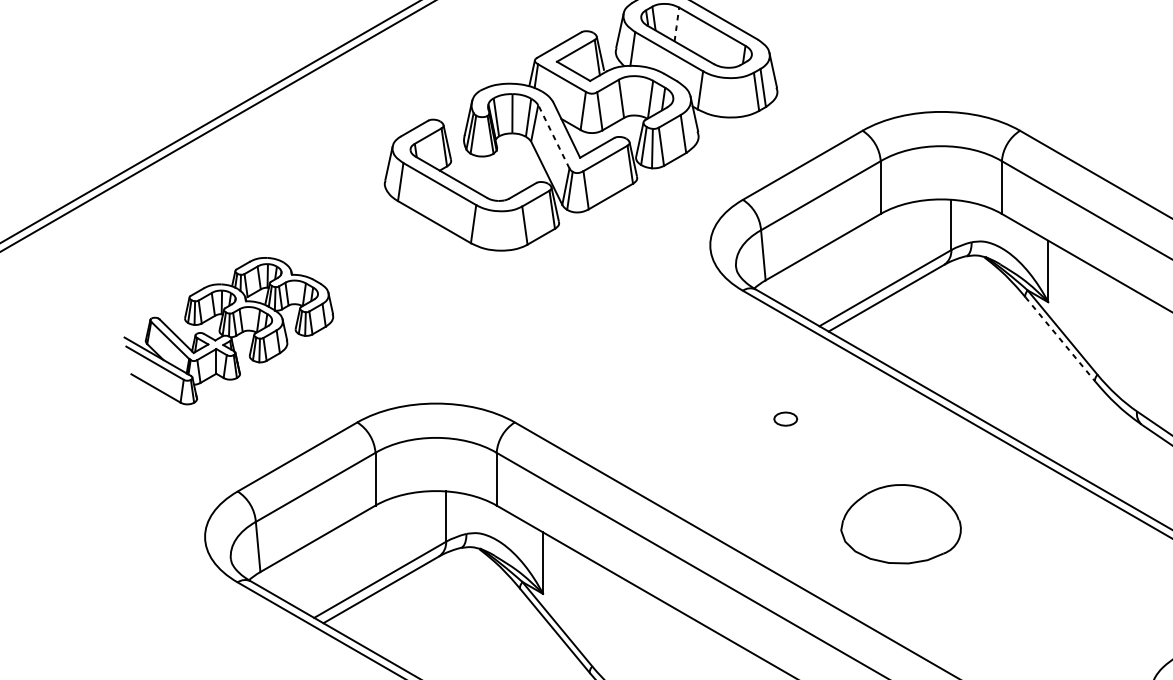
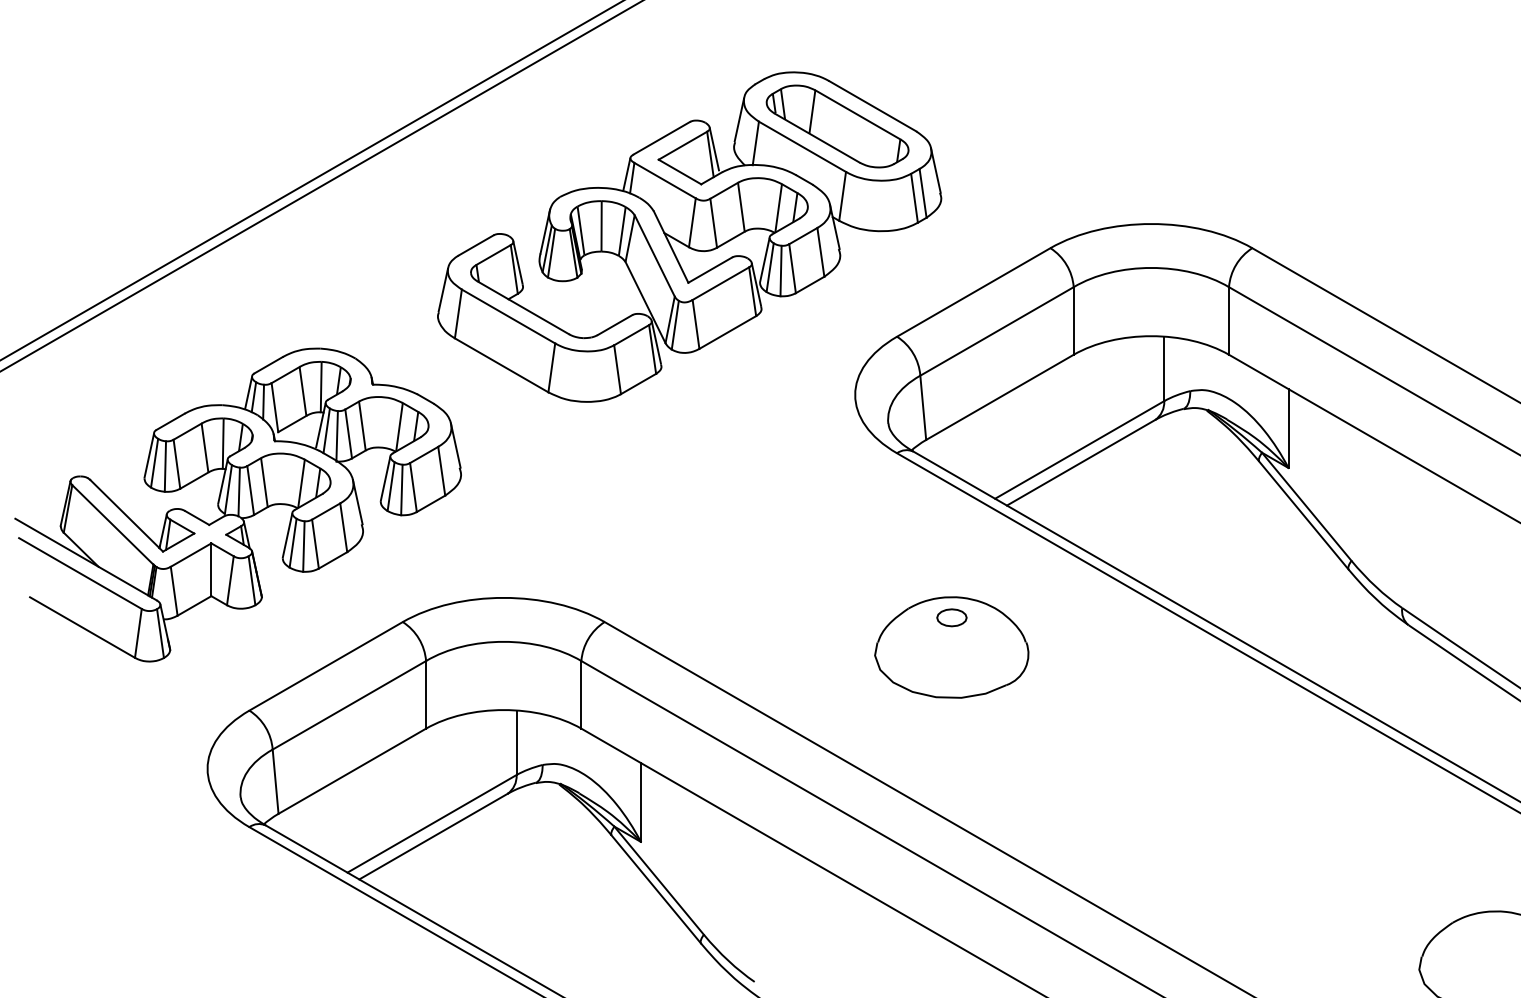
line: (676, 24) -> (812, 112), dashed -> solid
line: (553, 136) -> (654, 255), dashed -> solid
part: (228, 330) -> (237, 504), size x1.67
line: (1060, 339) -> (1304, 515), dashed -> solid
part: (900, 524) -> (951, 647), moved

